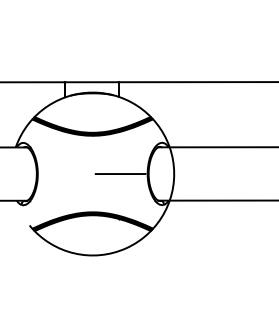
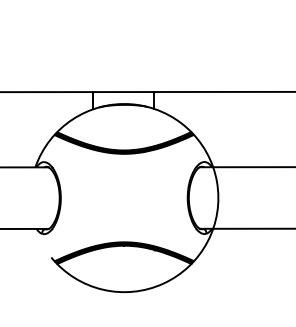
line: (120, 174) -> (156, 198), removed

